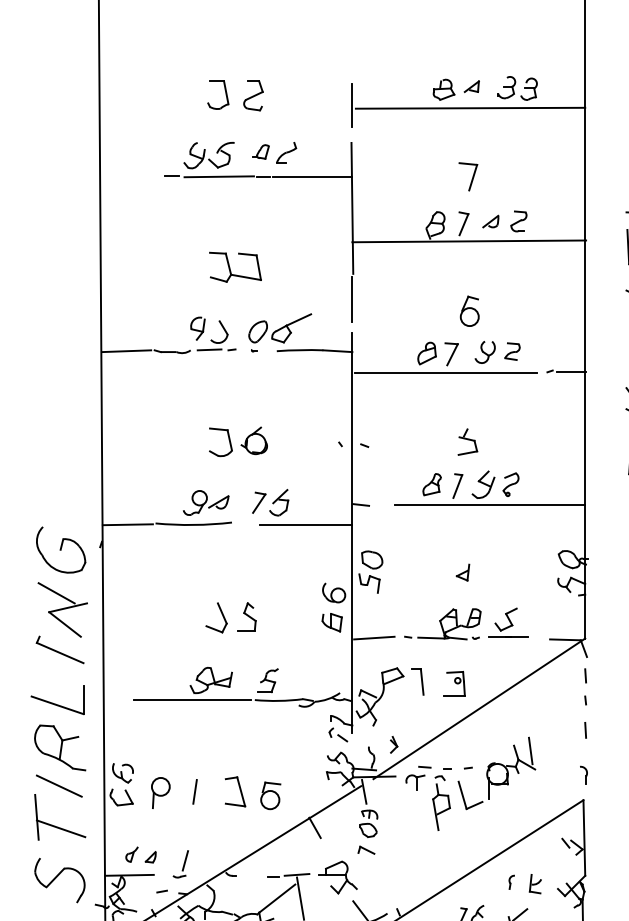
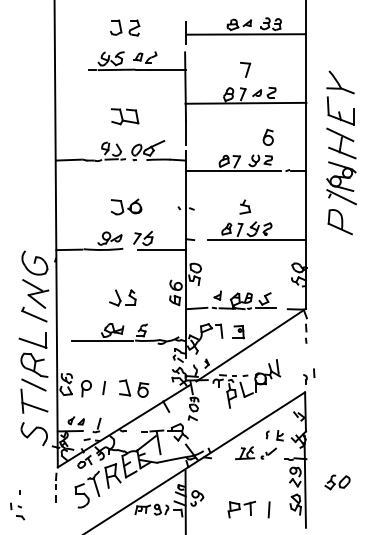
part: (468, 309) -> (267, 136), moved
part: (462, 572) -> (217, 295), moved
line: (586, 728) -> (314, 372), moved

